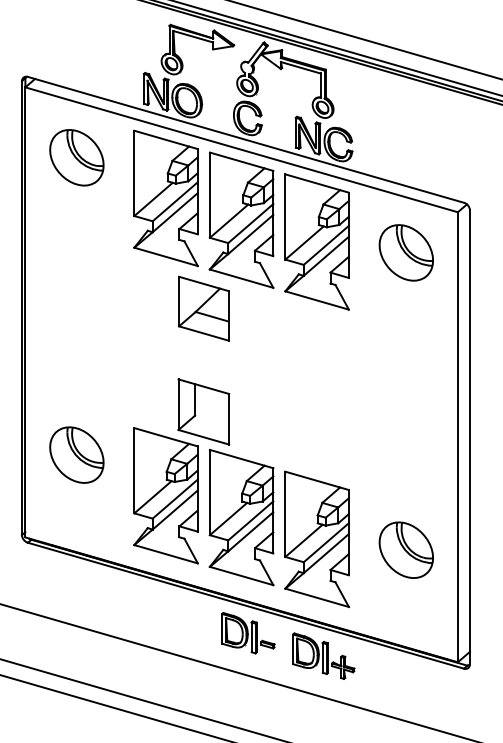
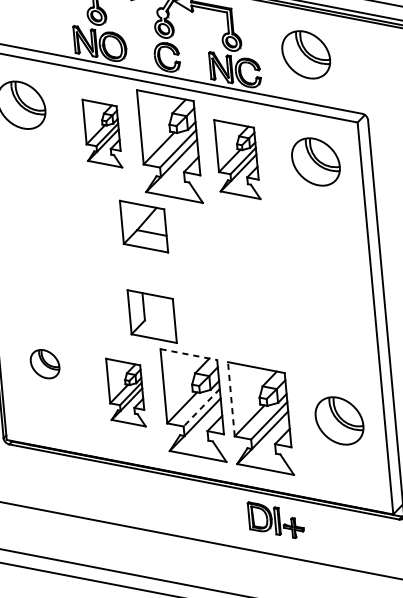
part: (405, 129) -> (305, 54), added
part: (165, 198) -> (101, 133), size x0.6
part: (316, 241) -> (236, 159), size x0.7
part: (76, 454) -> (44, 363), size x0.6
line: (241, 459) -> (188, 354), solid -> dashed
part: (165, 495) -> (125, 392), size x0.6
line: (285, 514) -> (231, 399), solid -> dashed
line: (250, 520) -> (201, 407), solid -> dashed
part: (248, 633) -> (208, 505), removed

